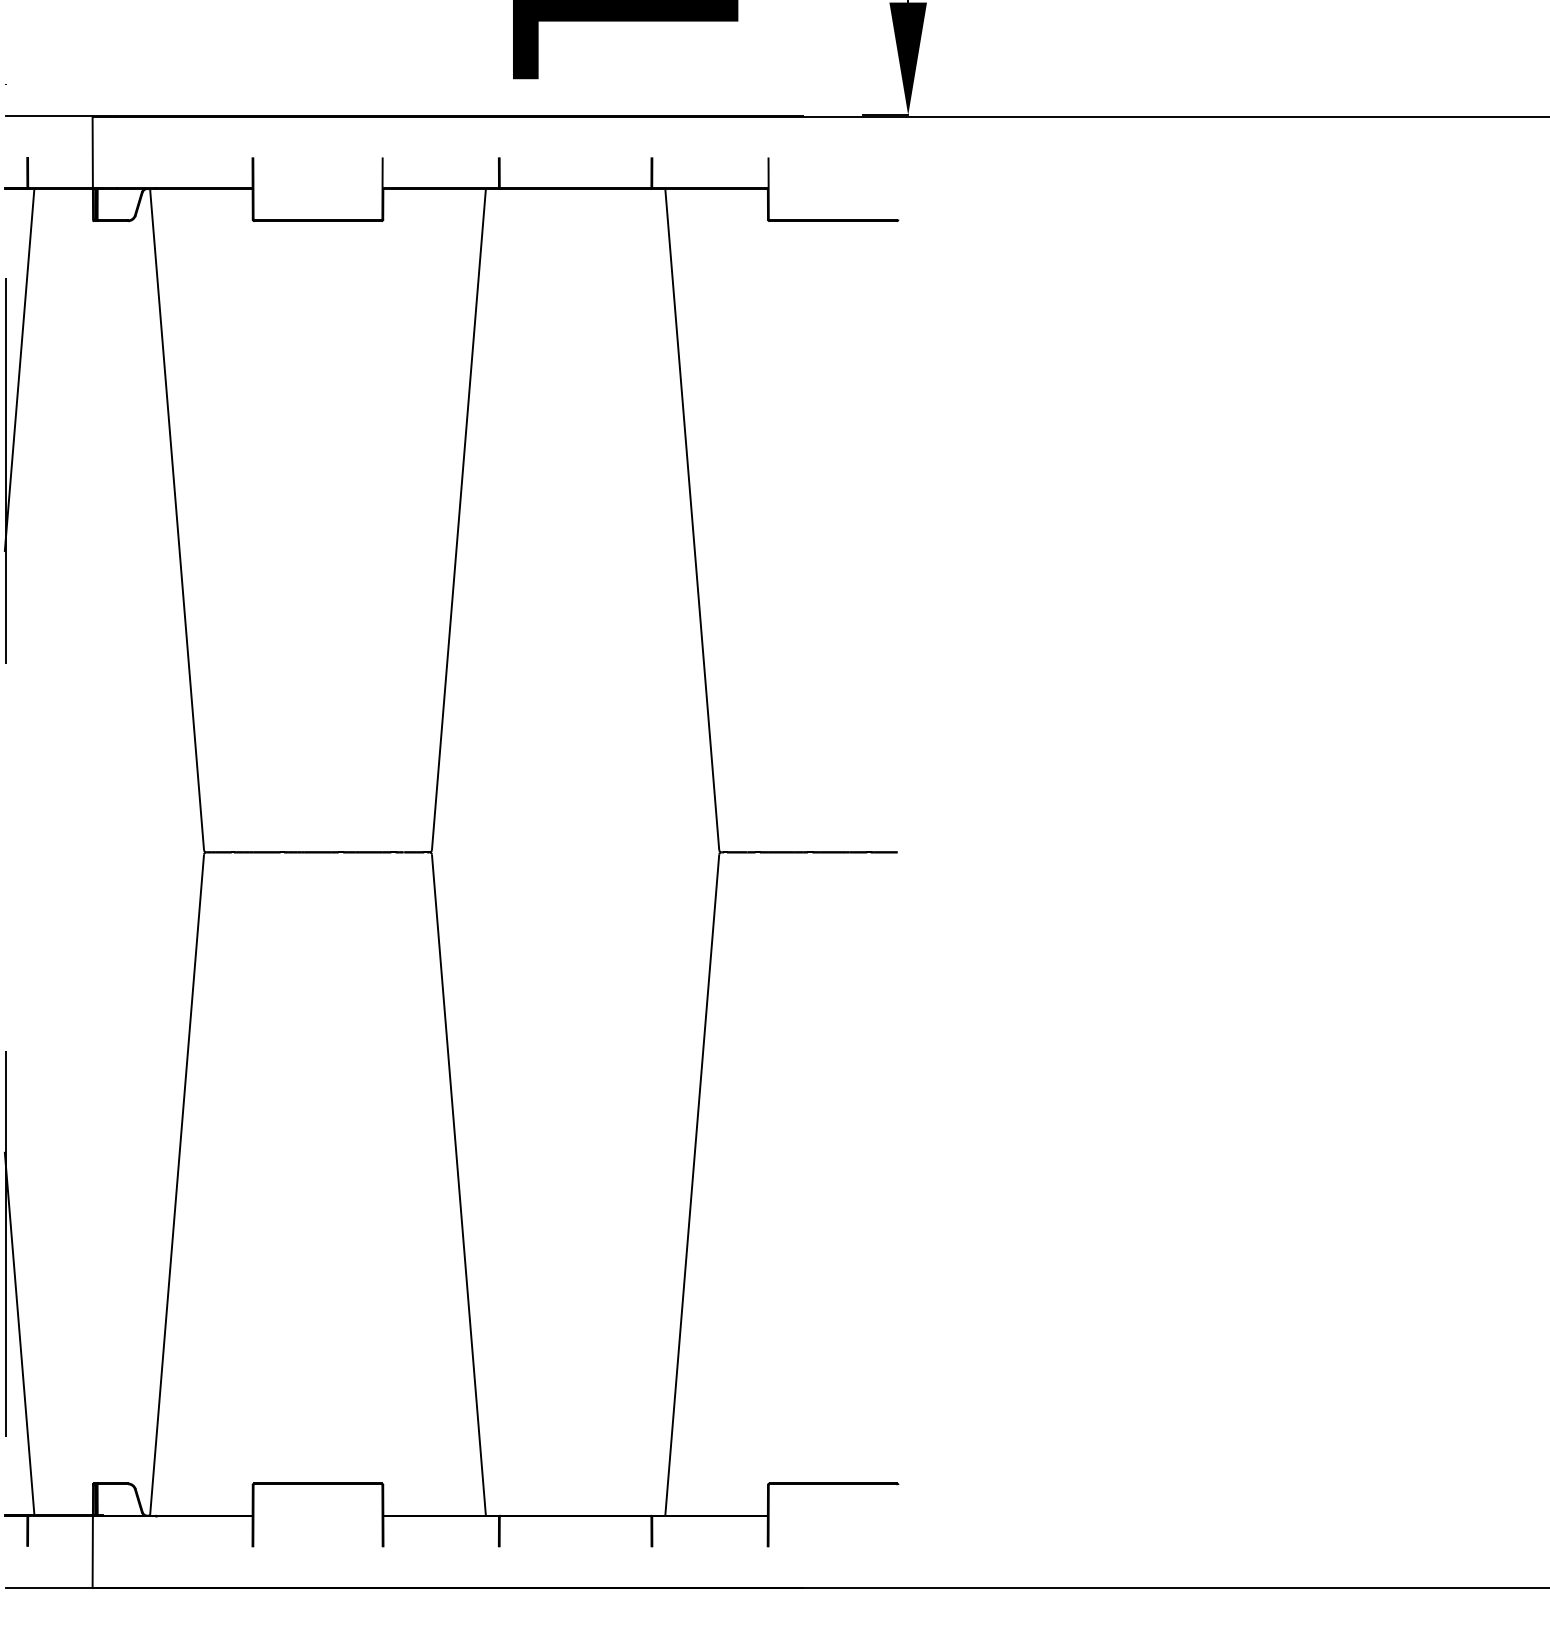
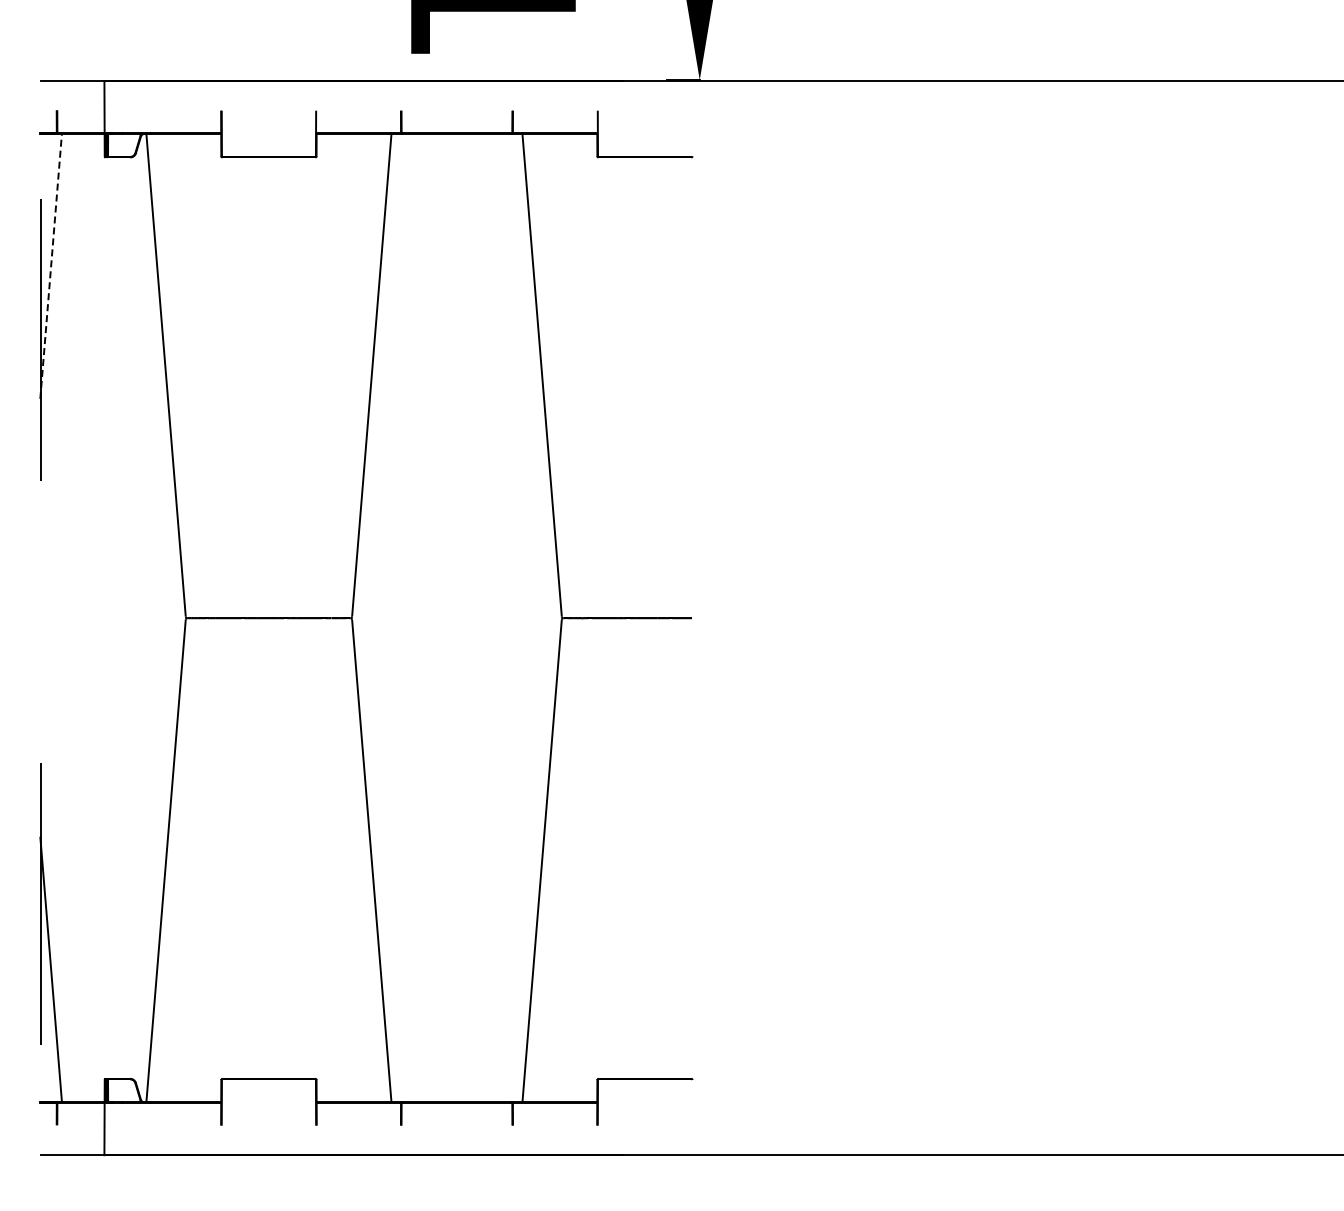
line: (20, 371) -> (51, 267), solid -> dashed

